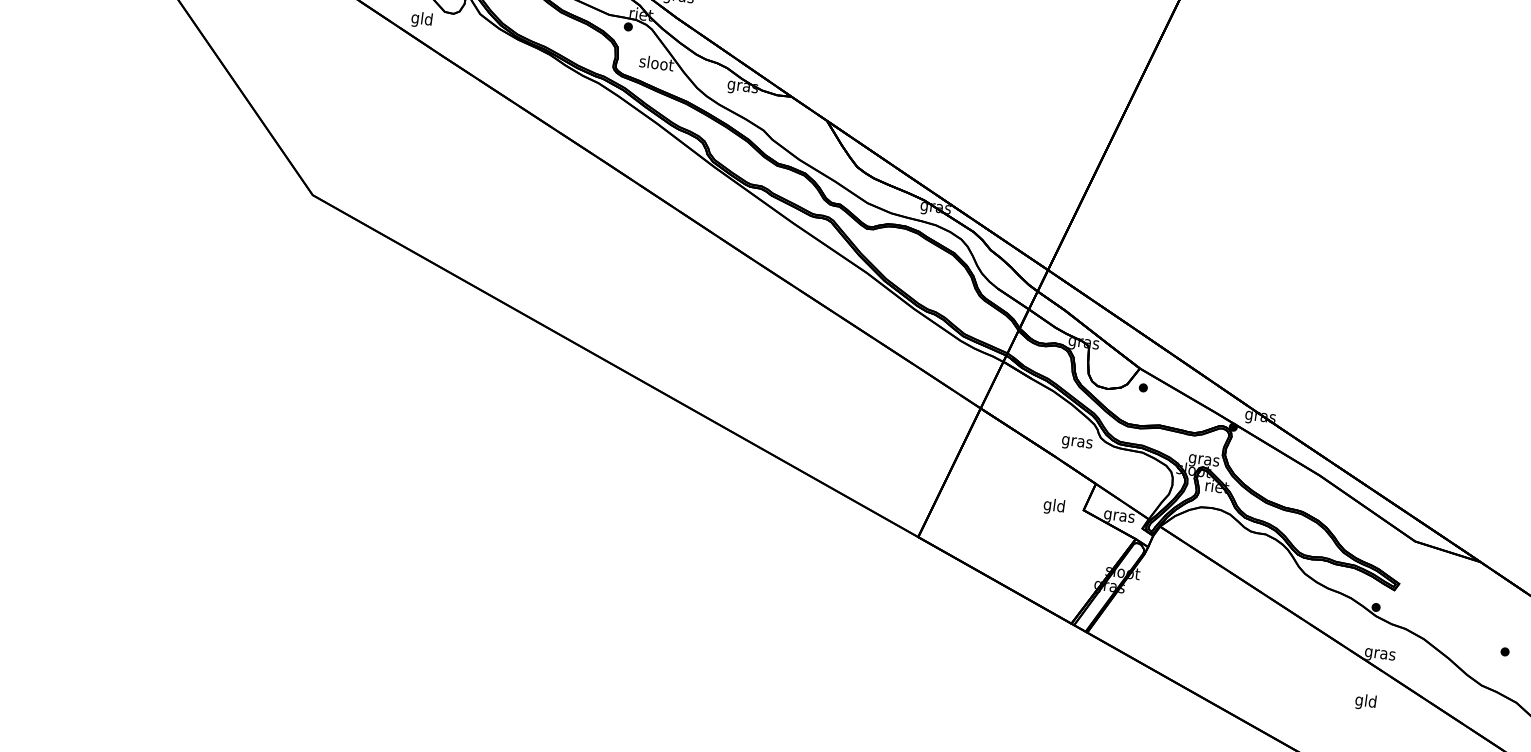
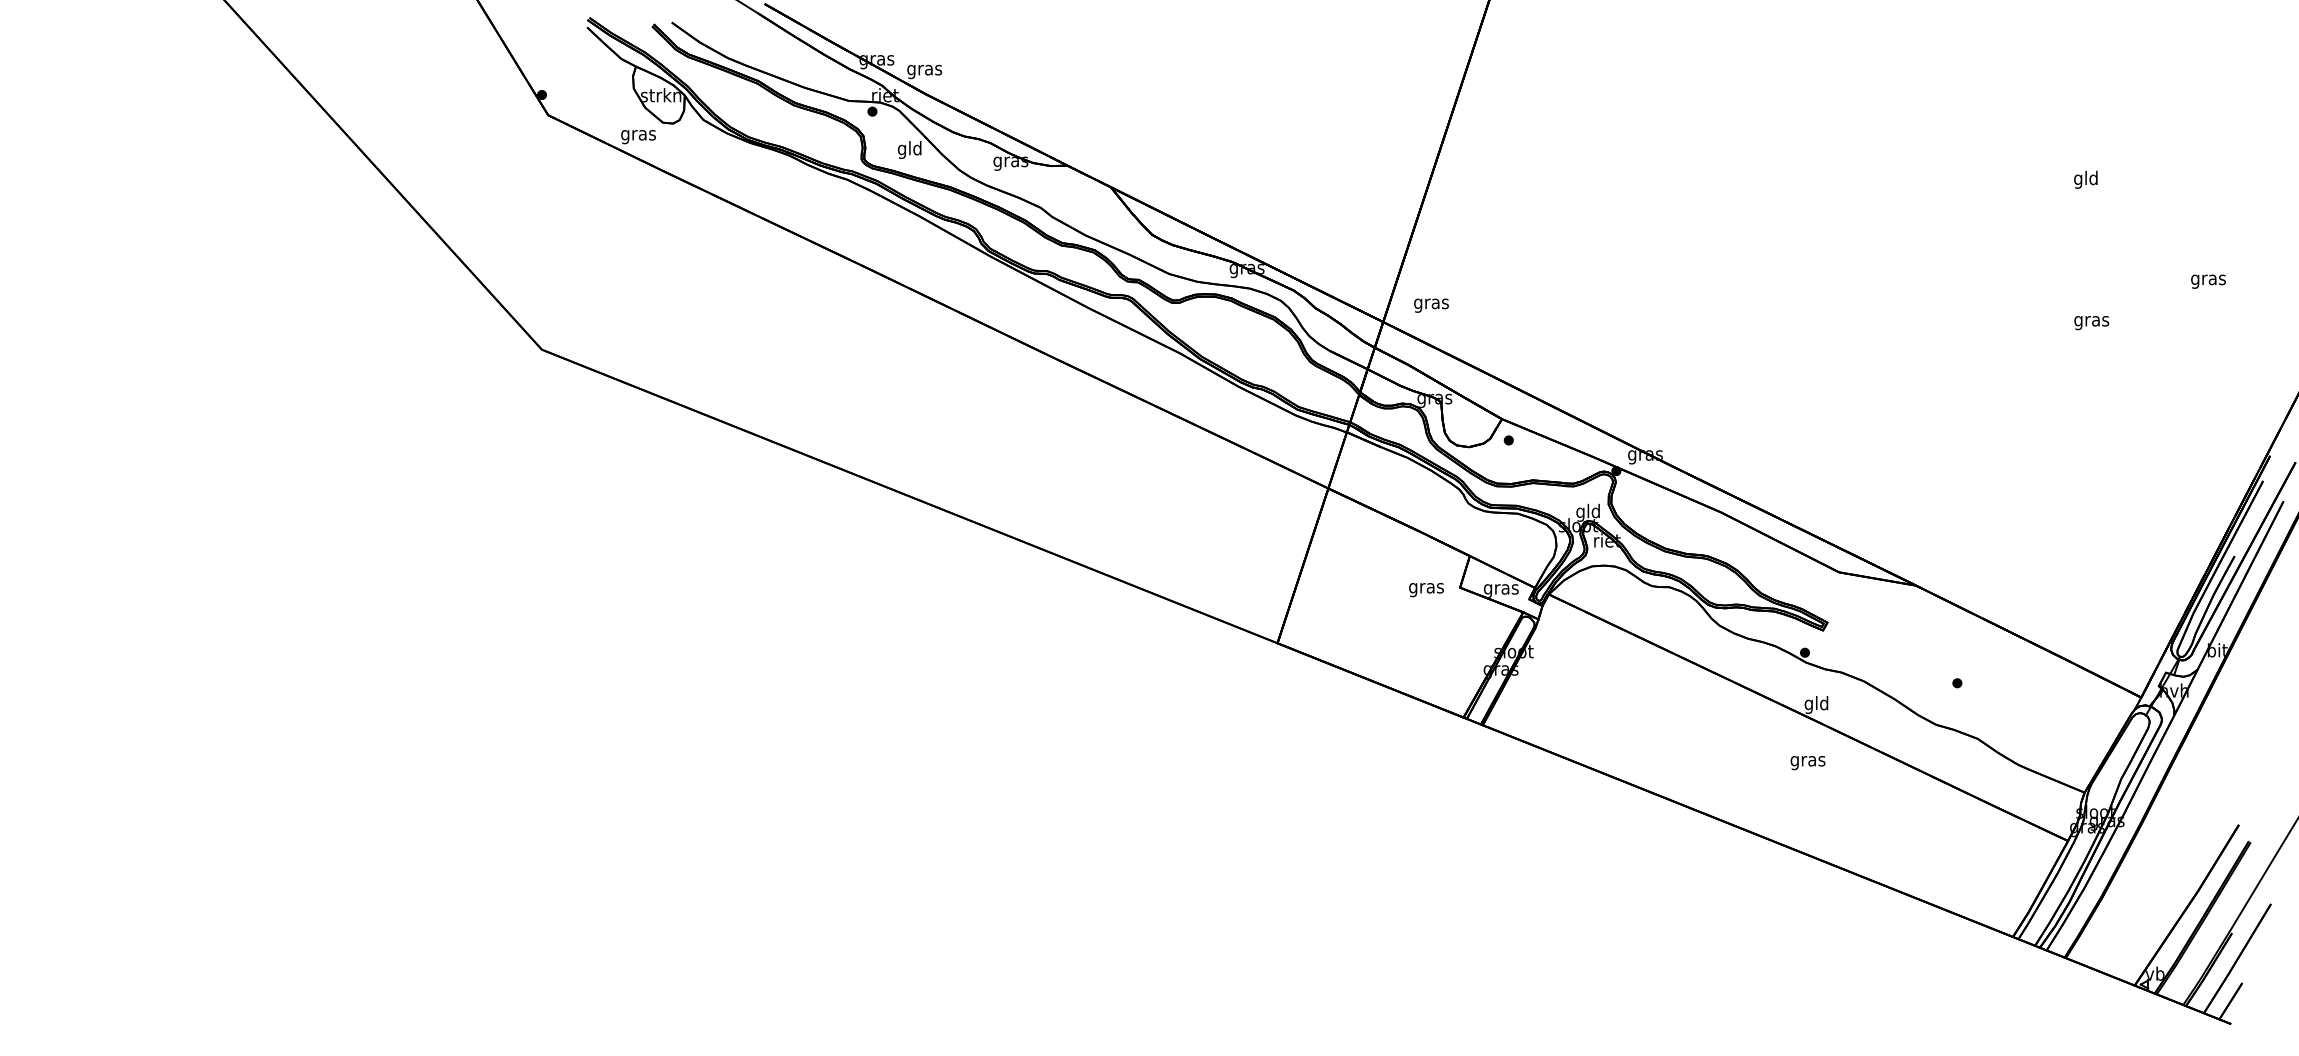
text: (422, 20) -> (638, 135), gld -> gras
text: (656, 65) -> (909, 150), sloot -> gld
text: (1077, 443) -> (1431, 305), moved
text: (1204, 459) -> (1588, 512), gras -> gld
text: (1054, 507) -> (1426, 588), gld -> gras
text: (1380, 653) -> (1816, 704), gras -> gld
text: (1365, 702) -> (1807, 761), gld -> gras

